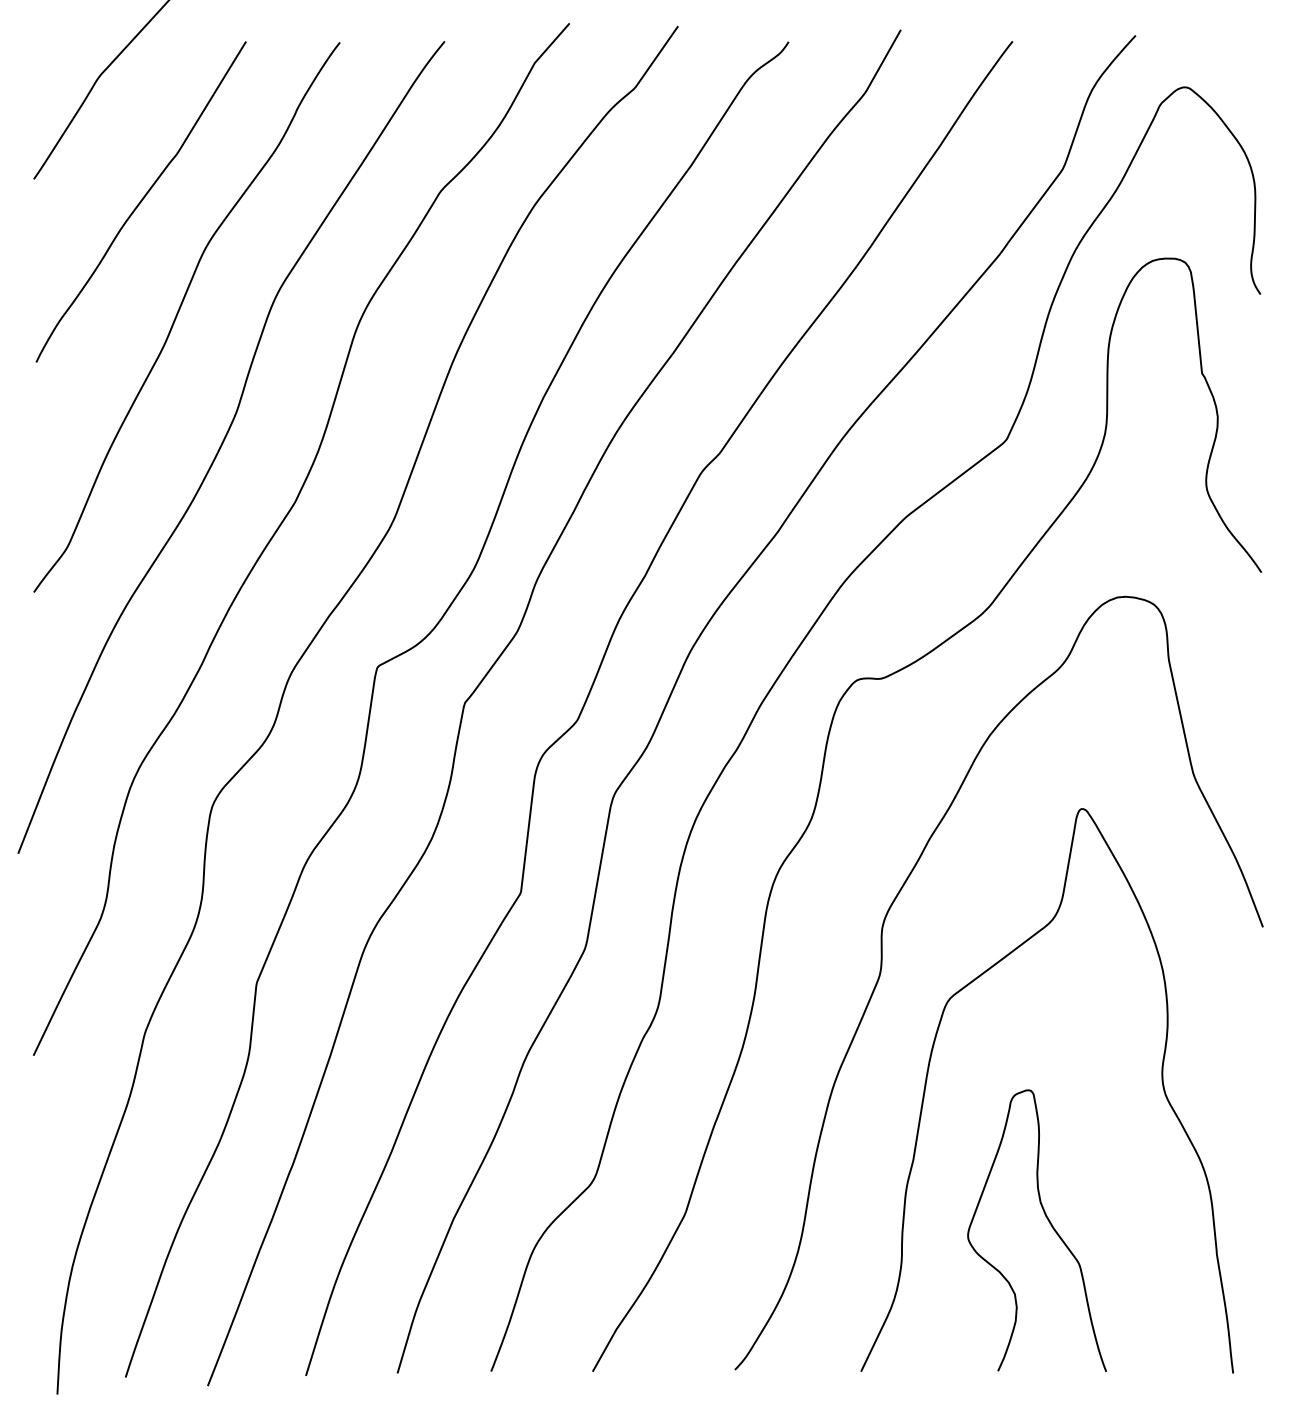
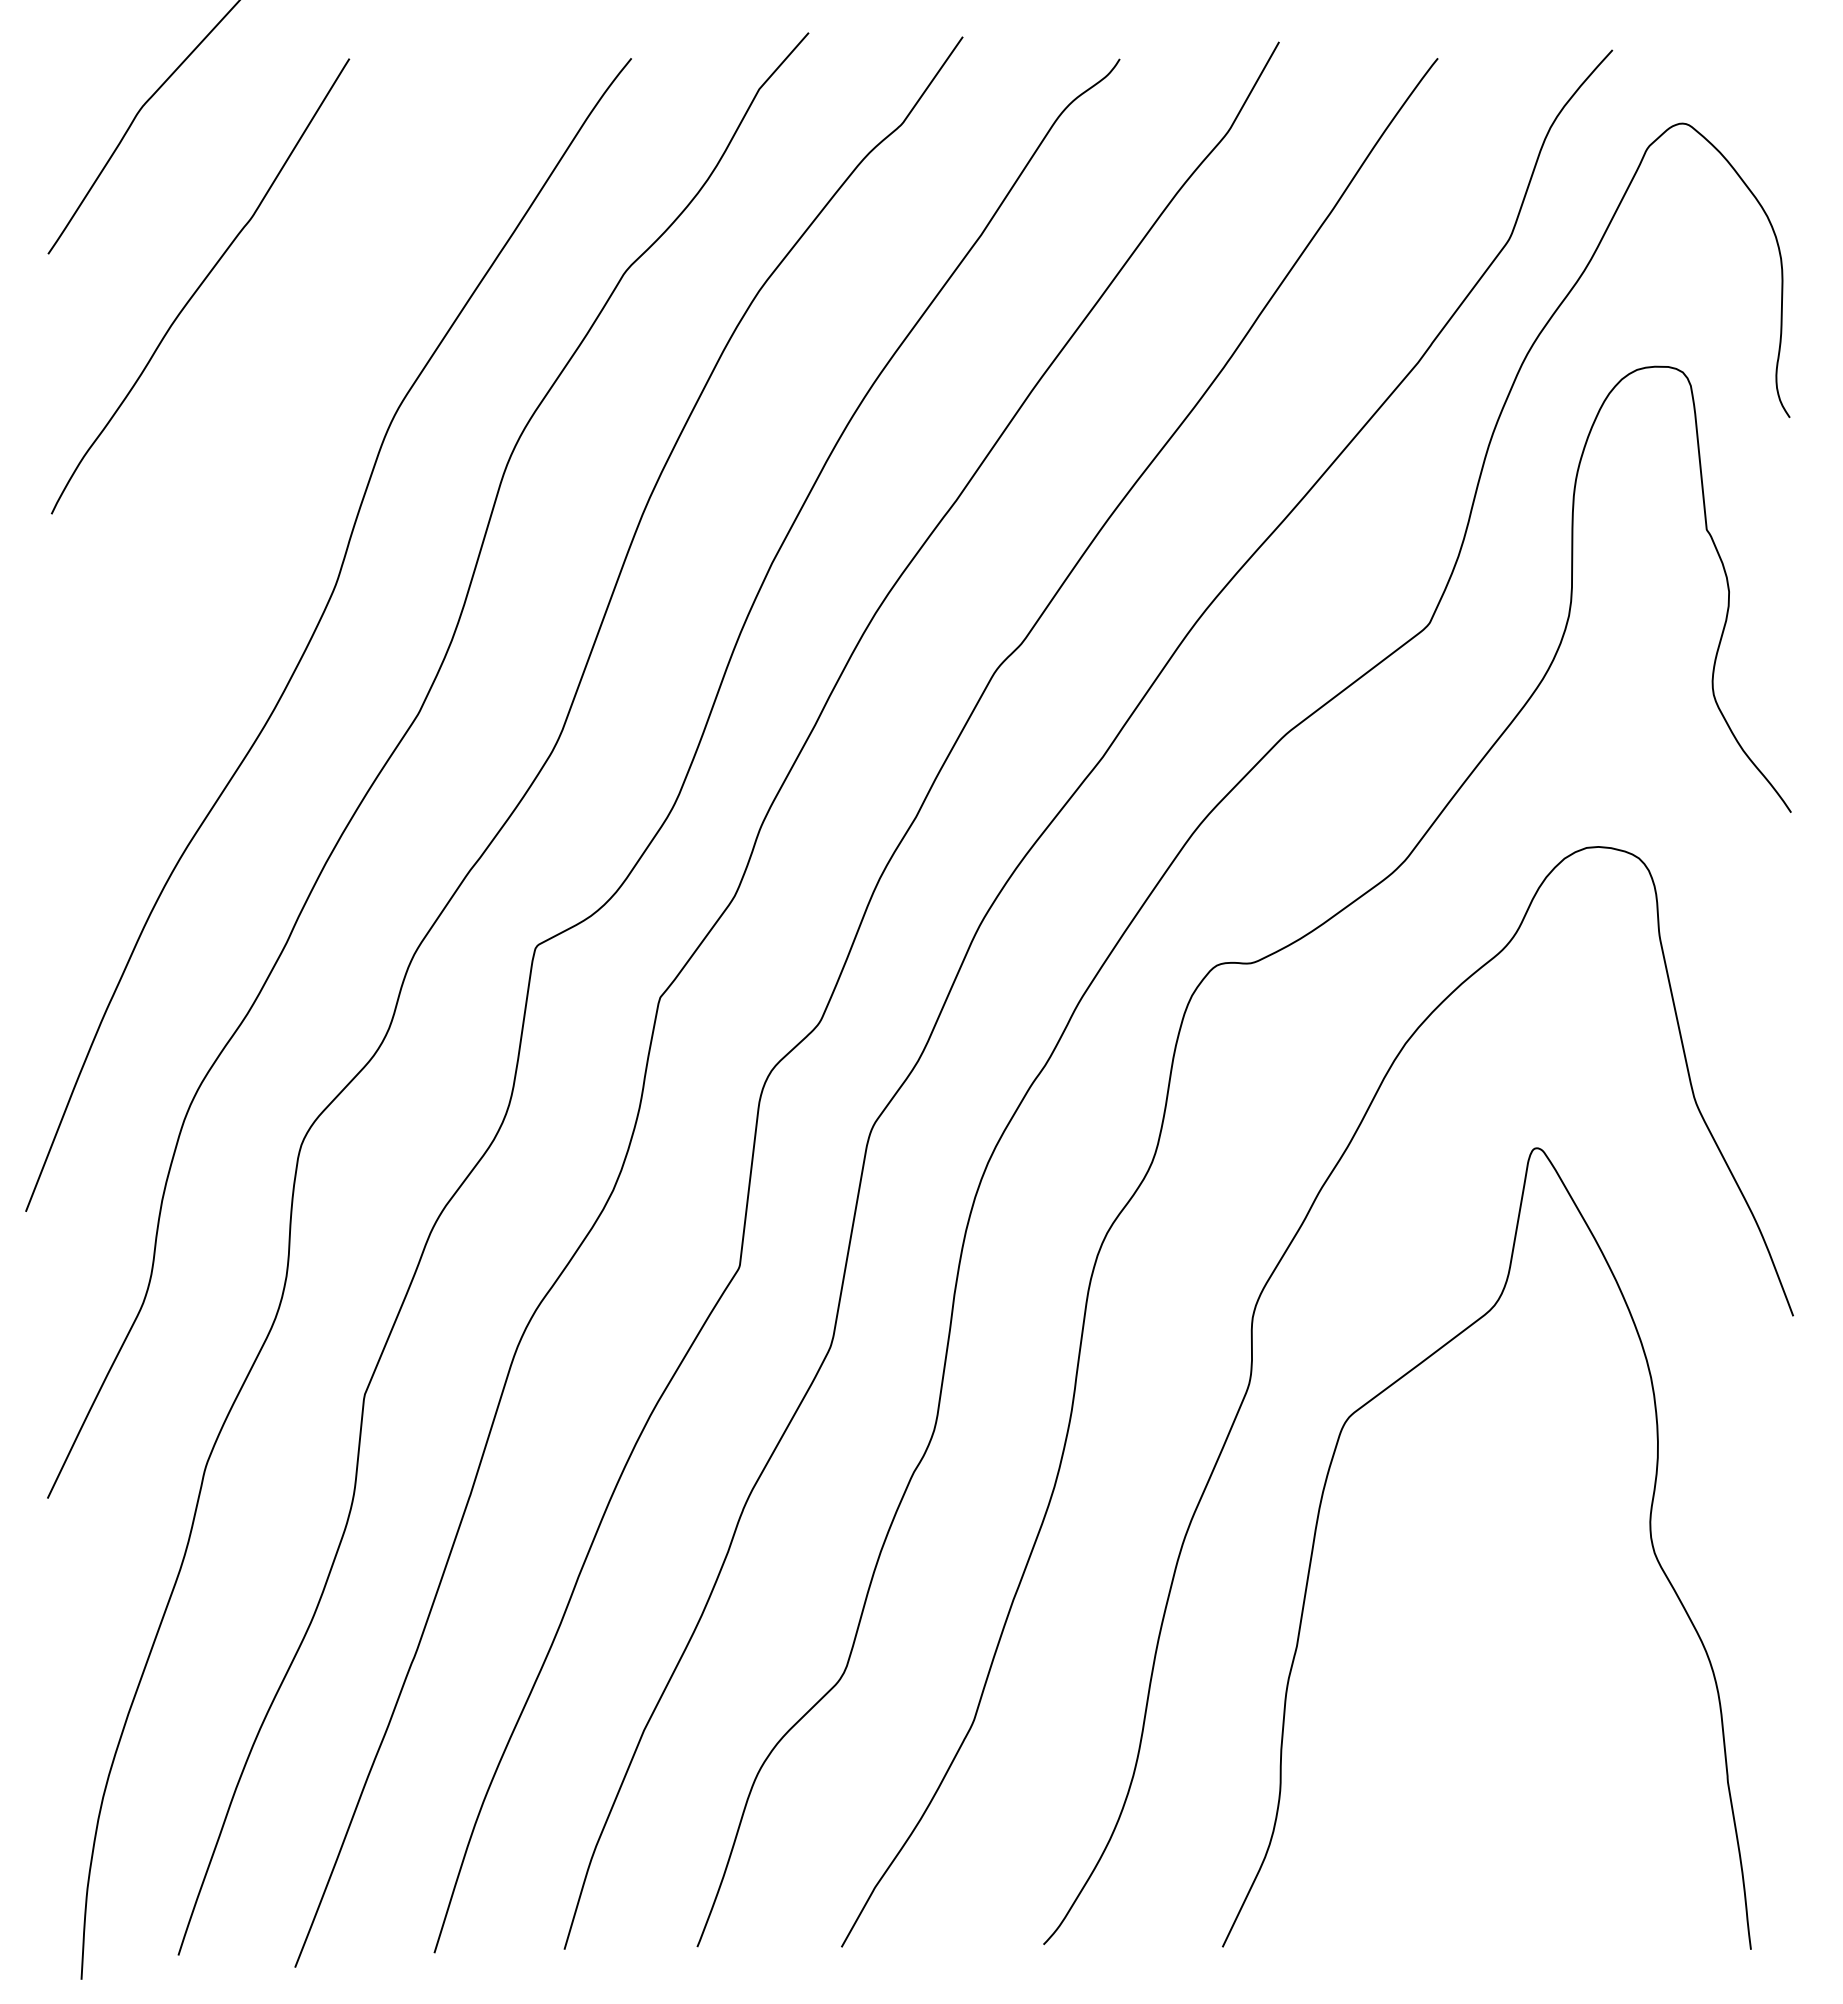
curve: (178, 313) -> (253, 444), removed
curve: (1049, 1223) -> (1490, 1736), removed

